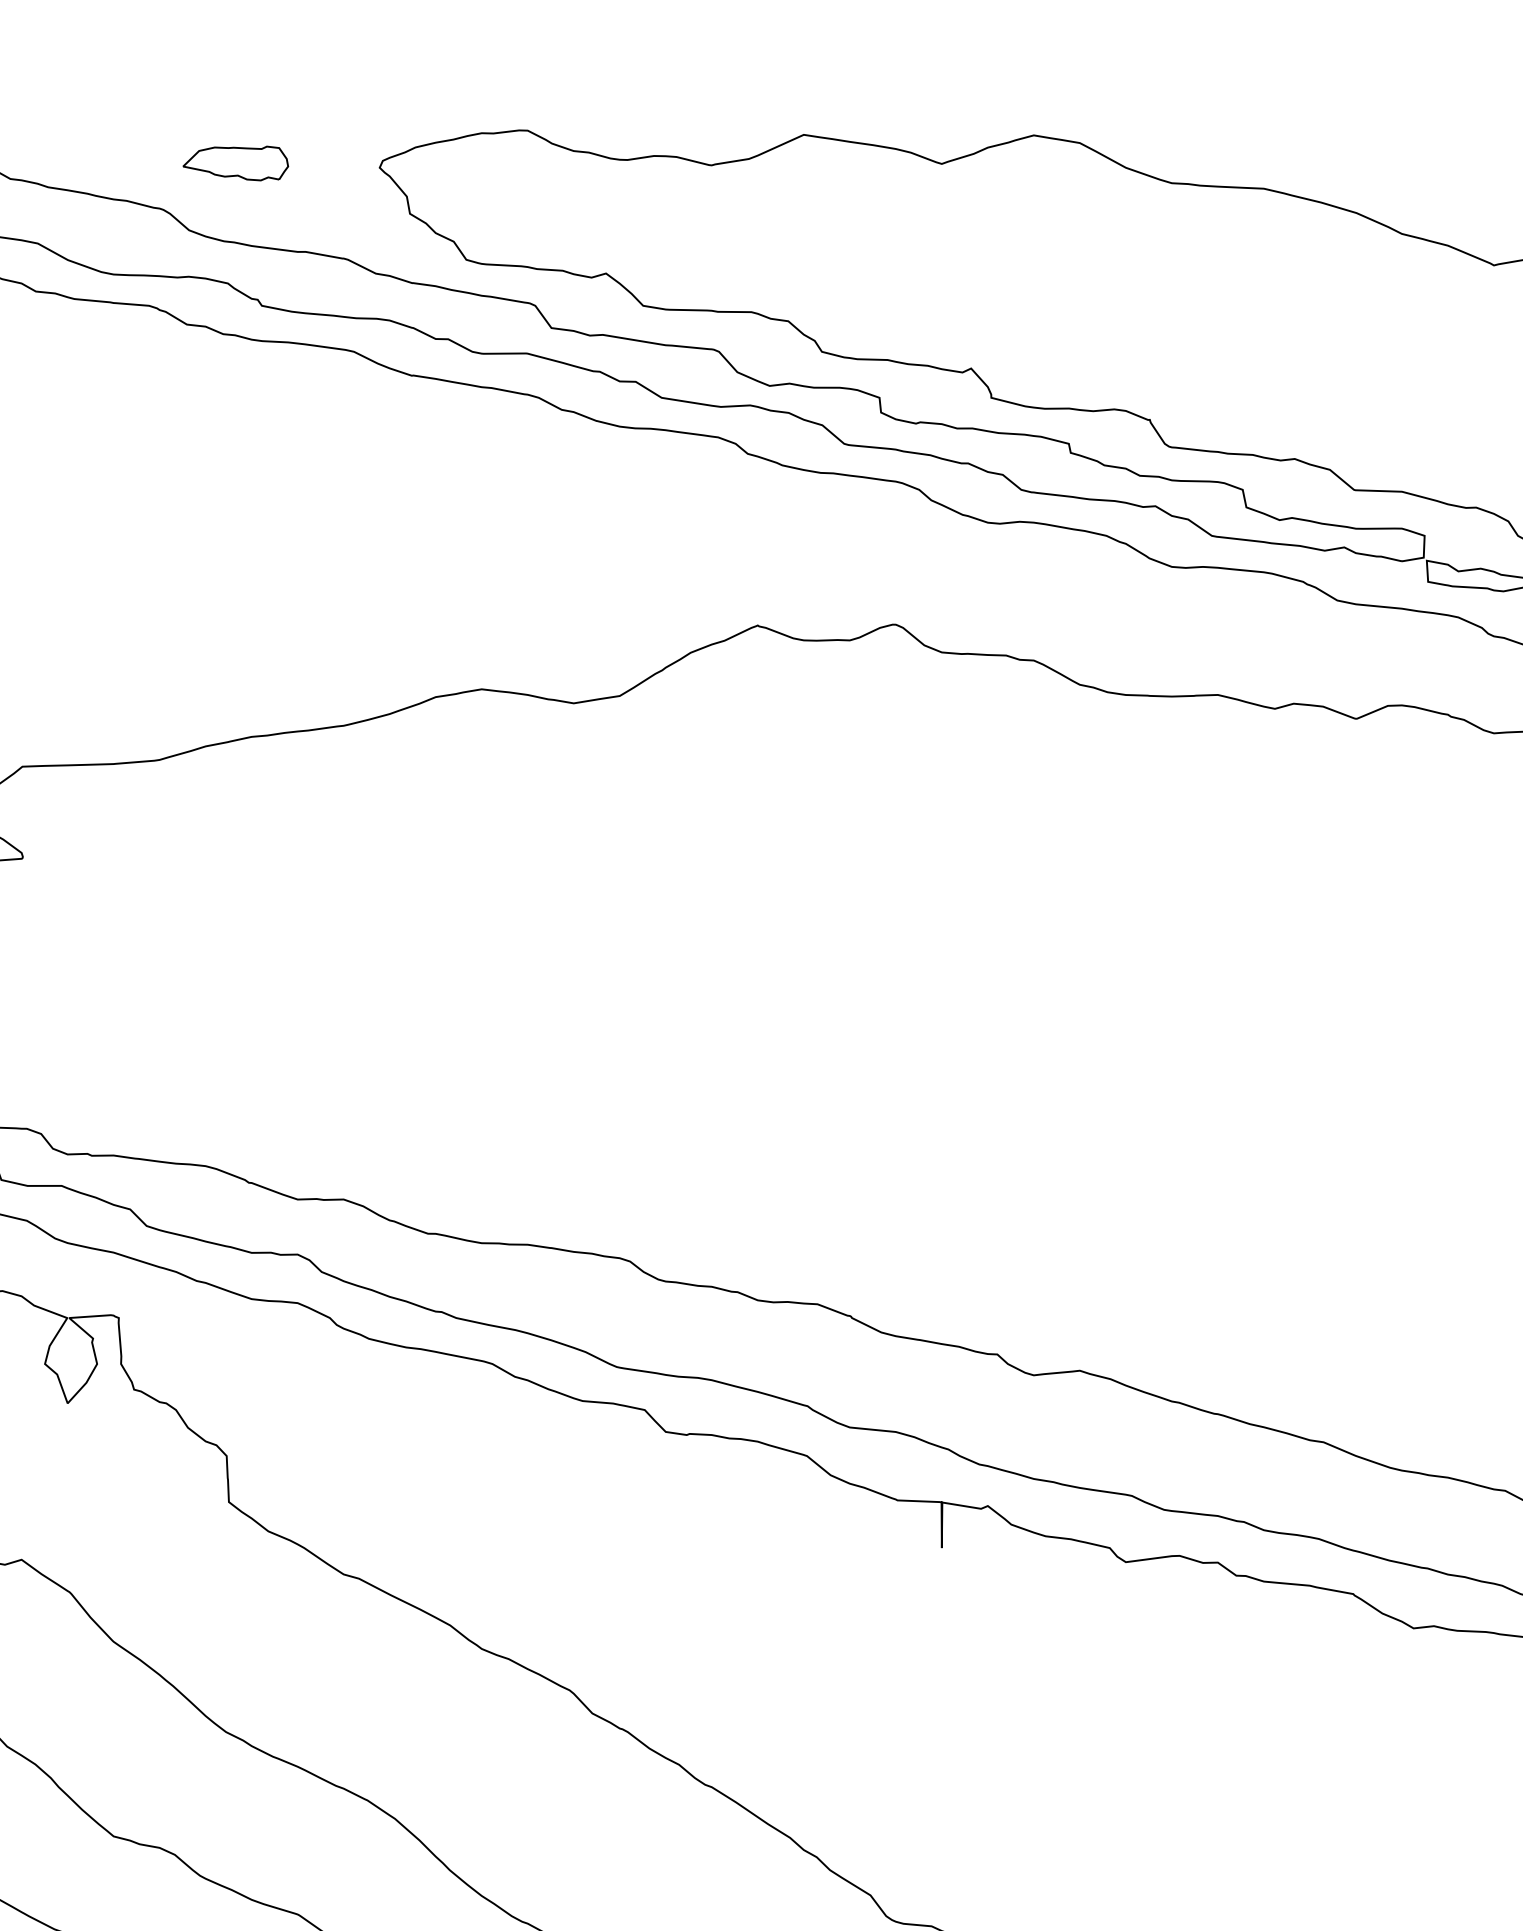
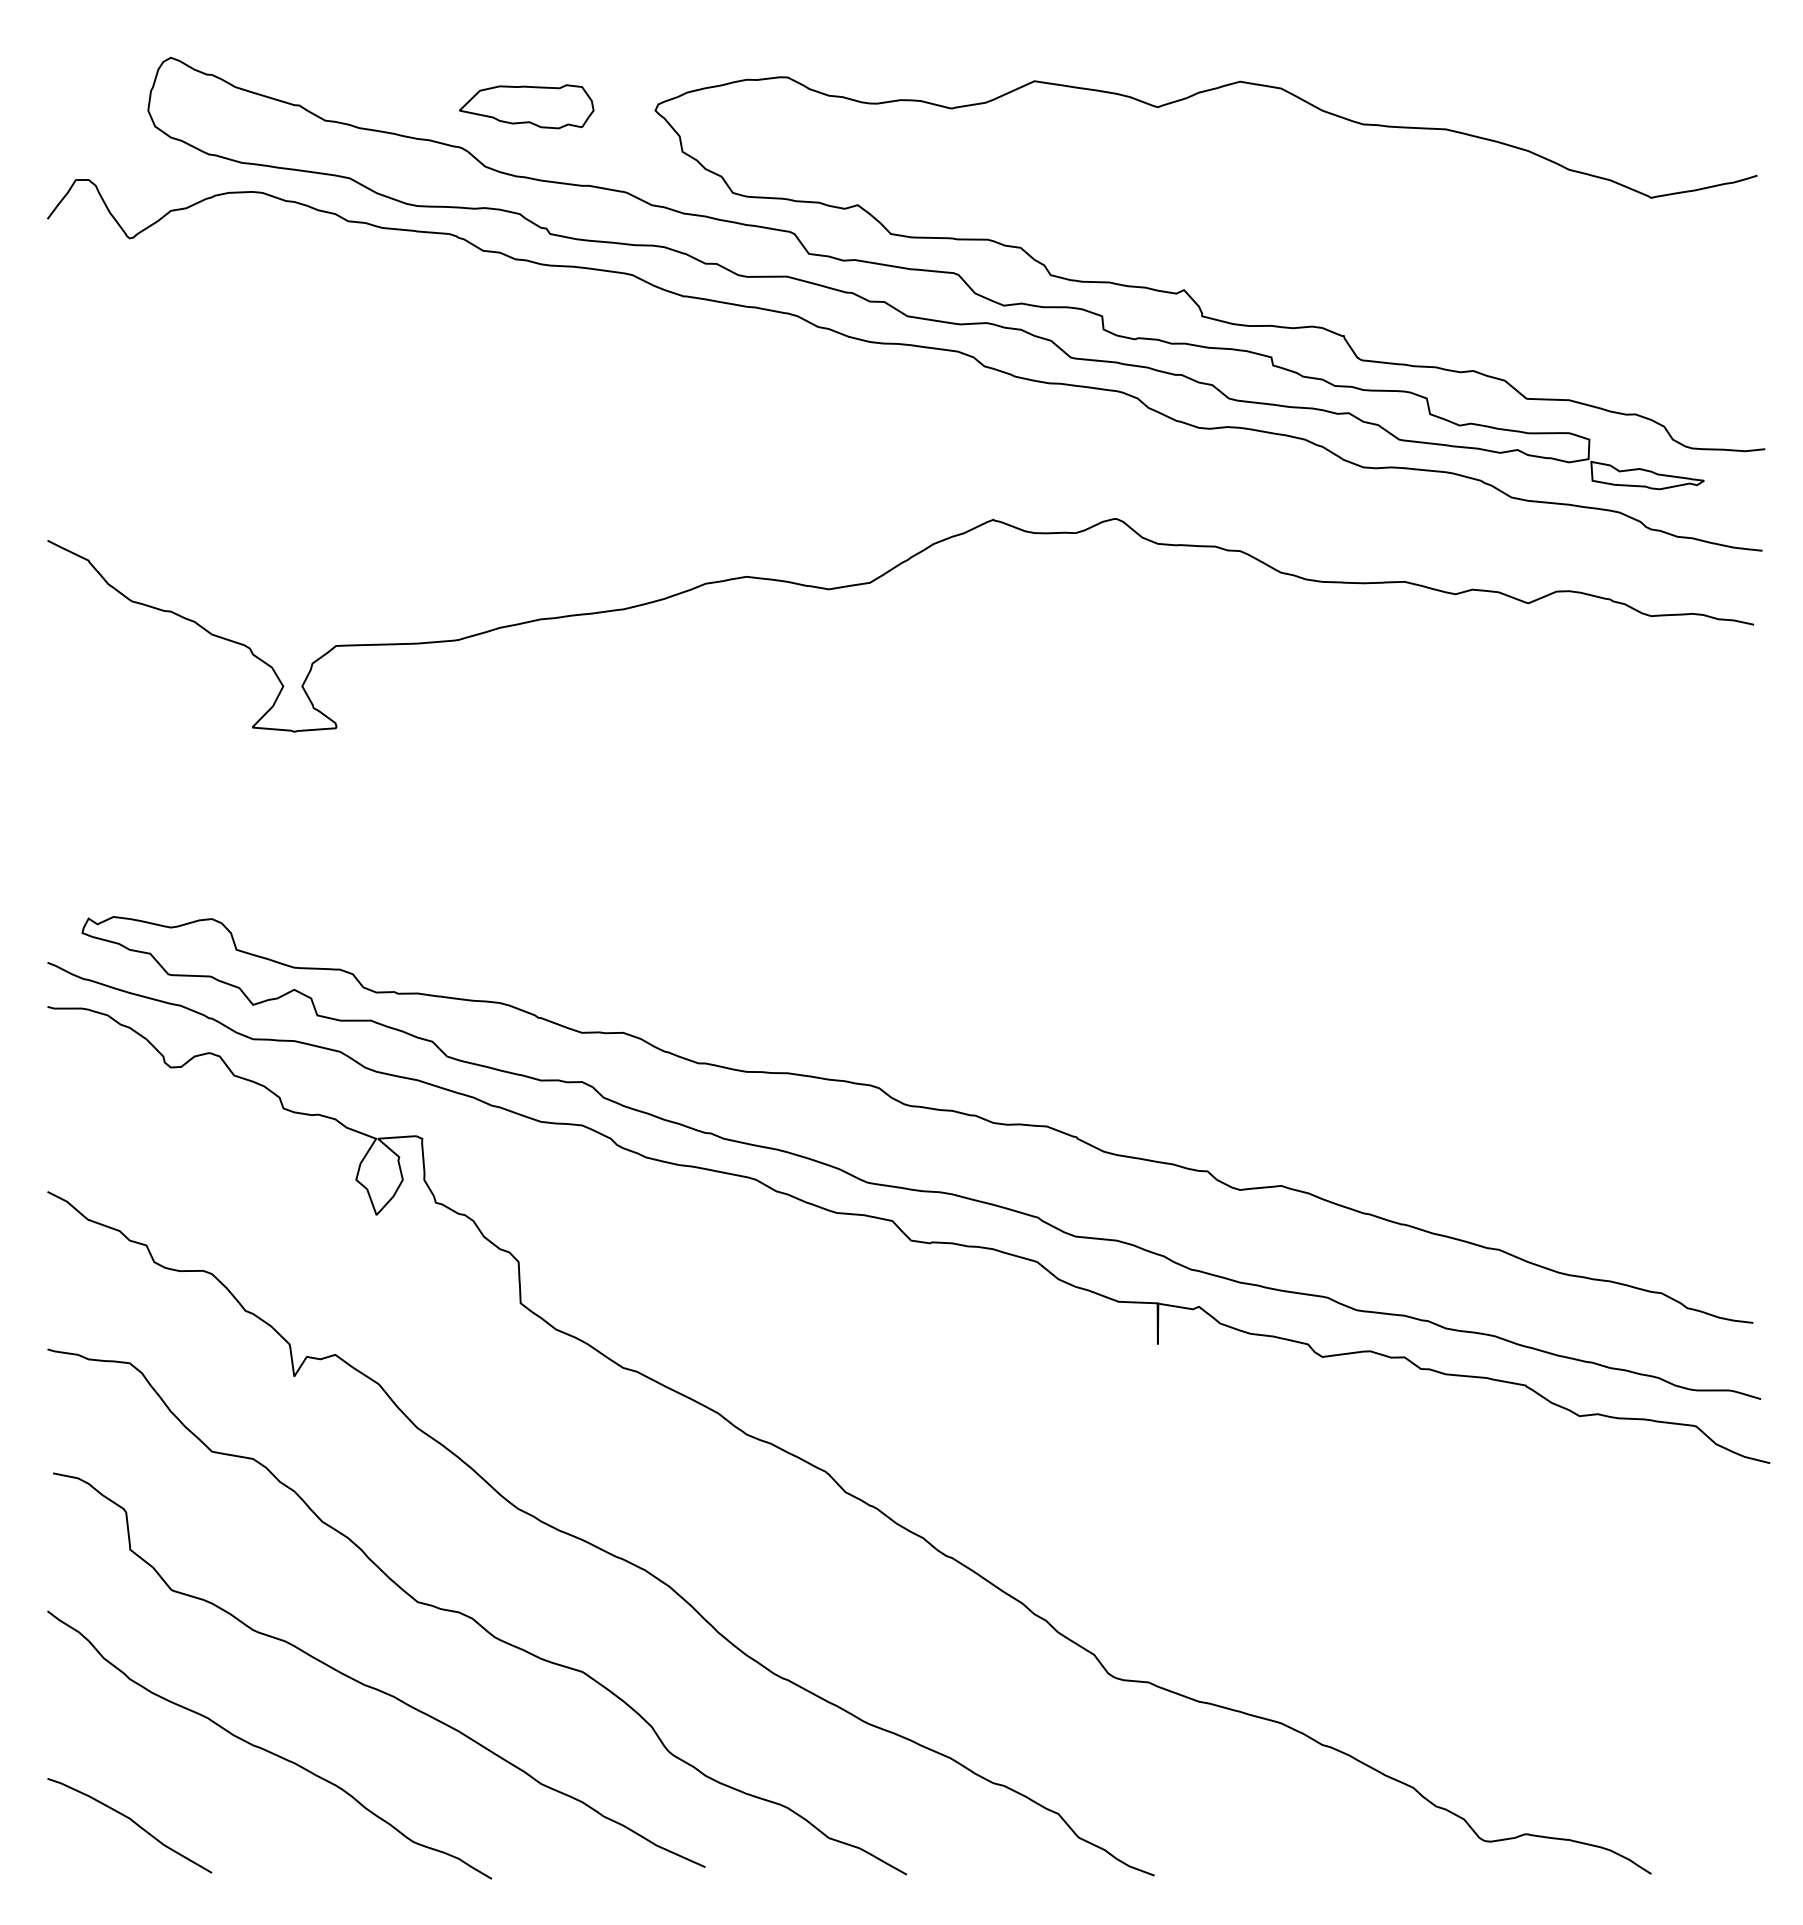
part: (235, 163) -> (526, 106), size x1.43

